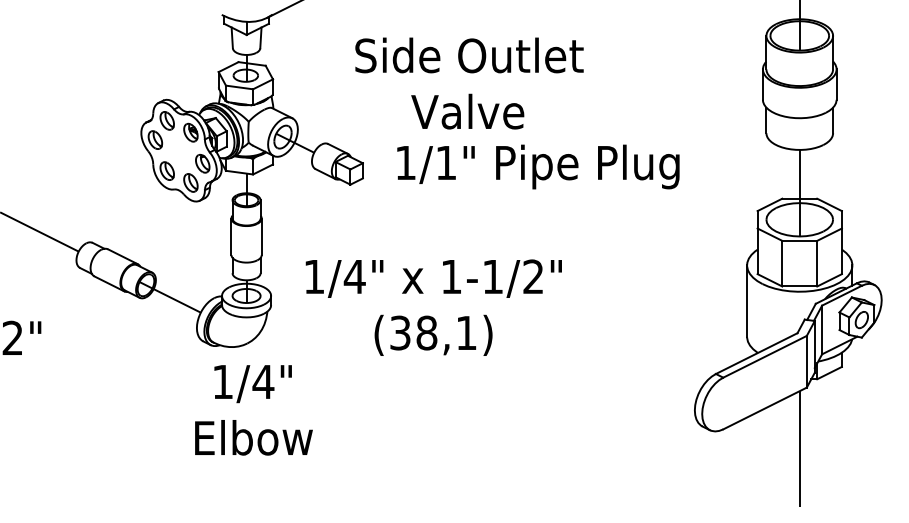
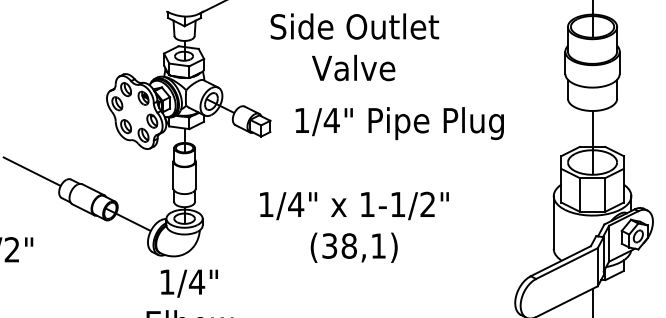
text: (469, 83) -> (354, 47), moved
text: (446, 162) -> (332, 120), 1/1" -> 1/4"
text: (433, 307) -> (354, 227), moved

